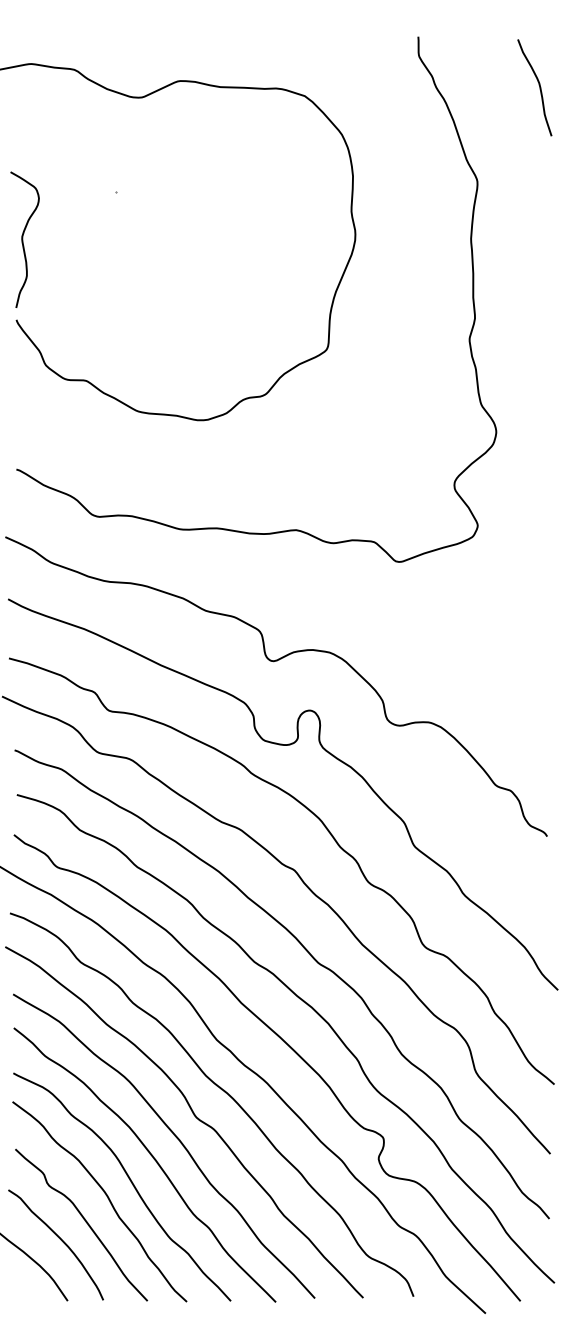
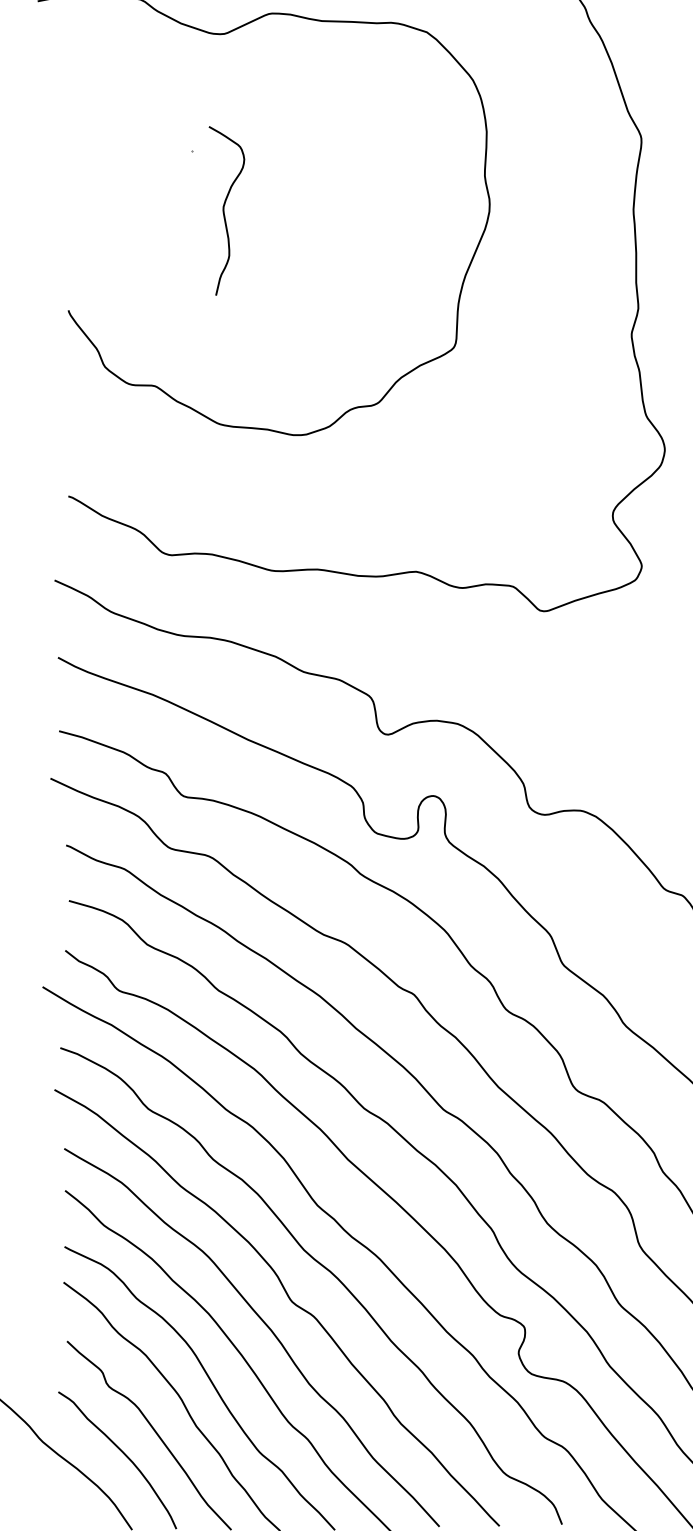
curve: (23, 239) -> (225, 210), moved

